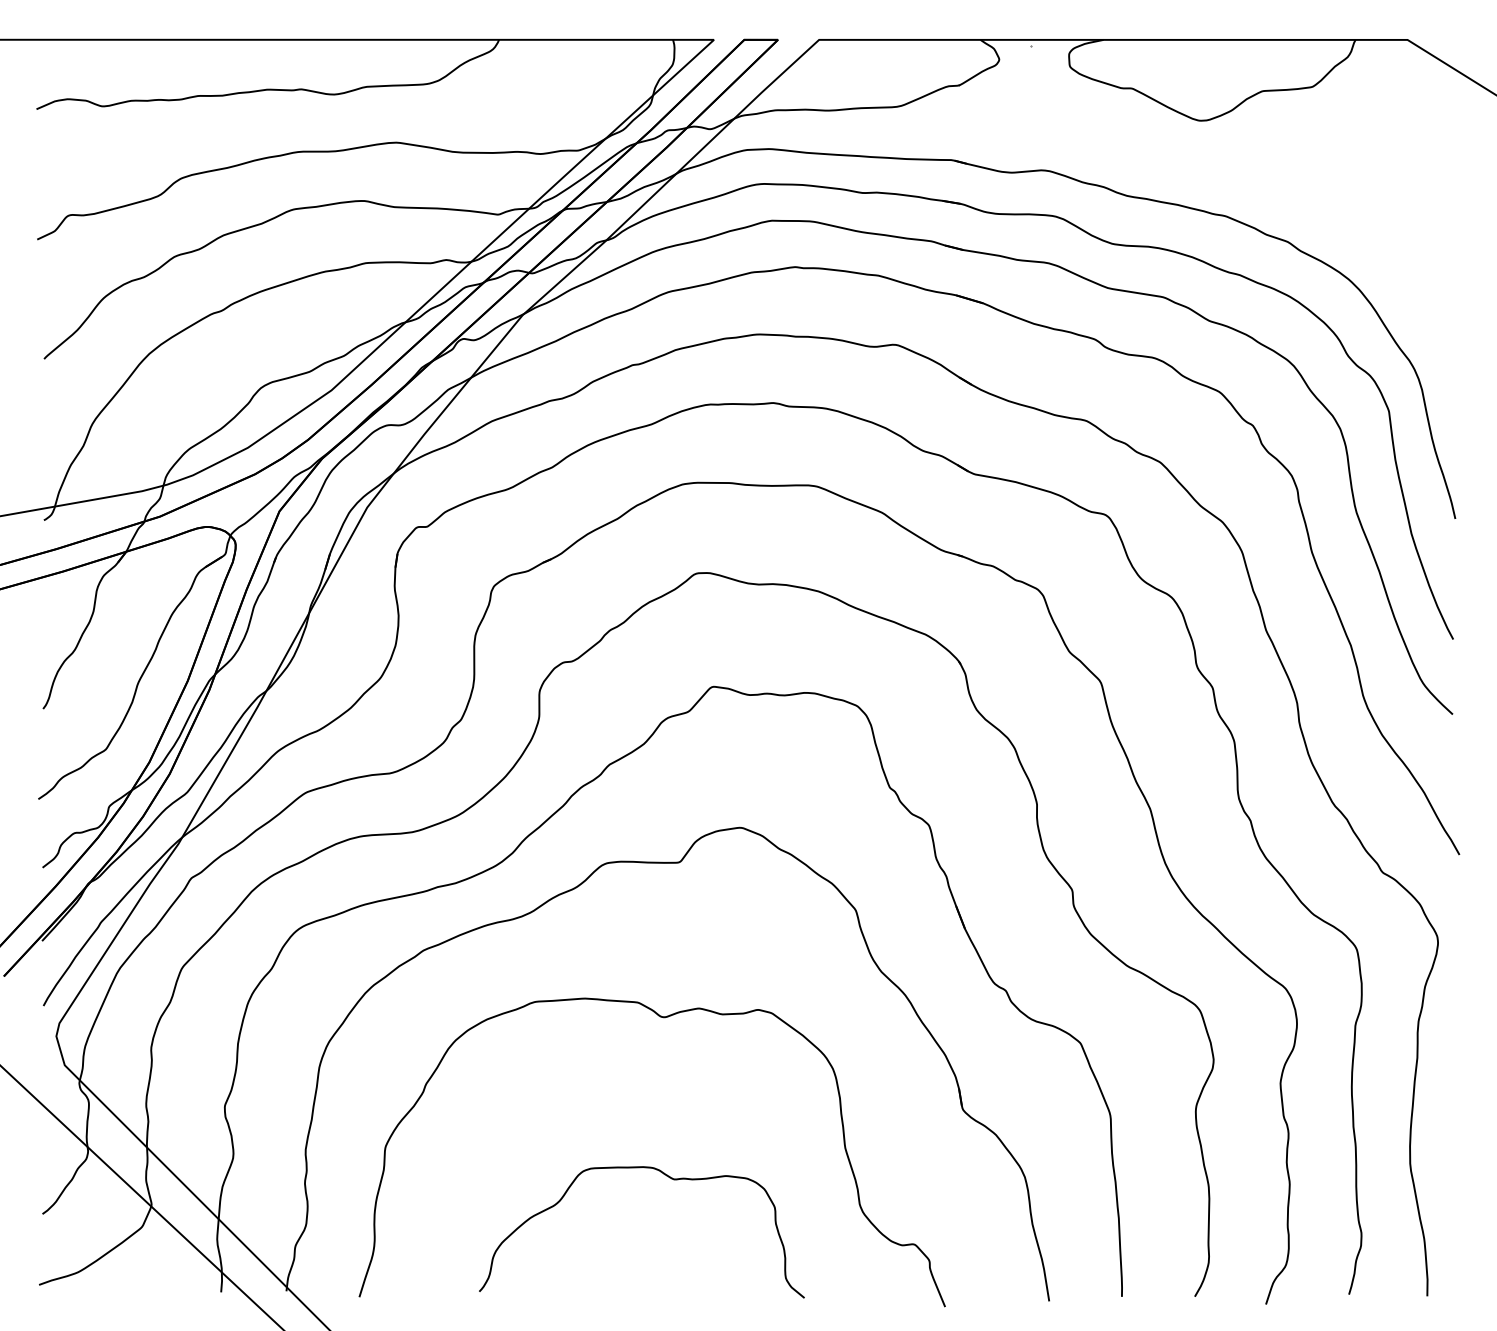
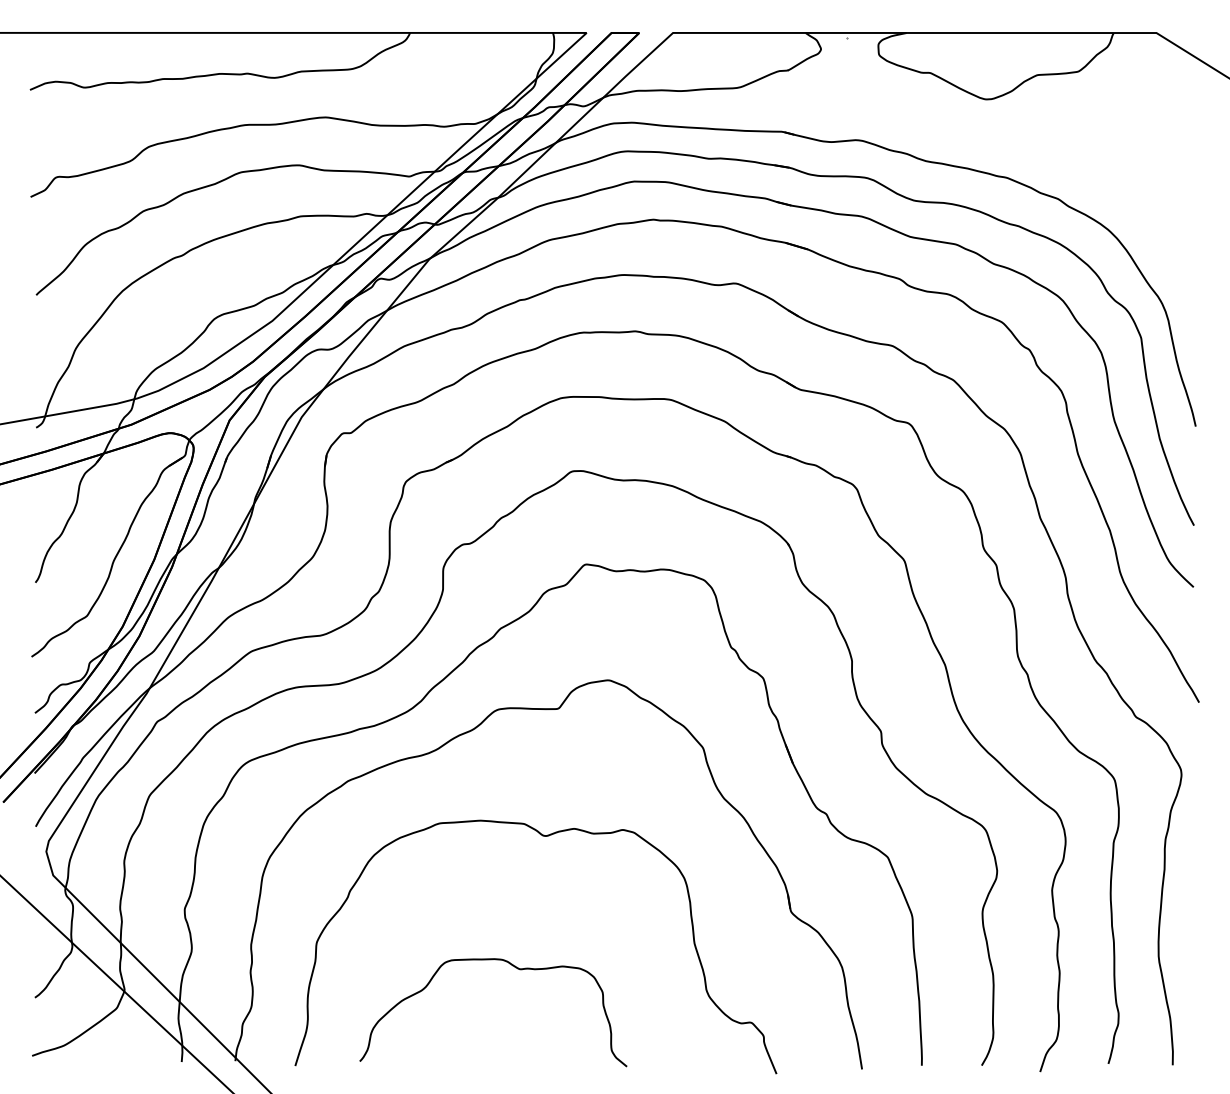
curve: (671, 1179) -> (517, 969), moved

